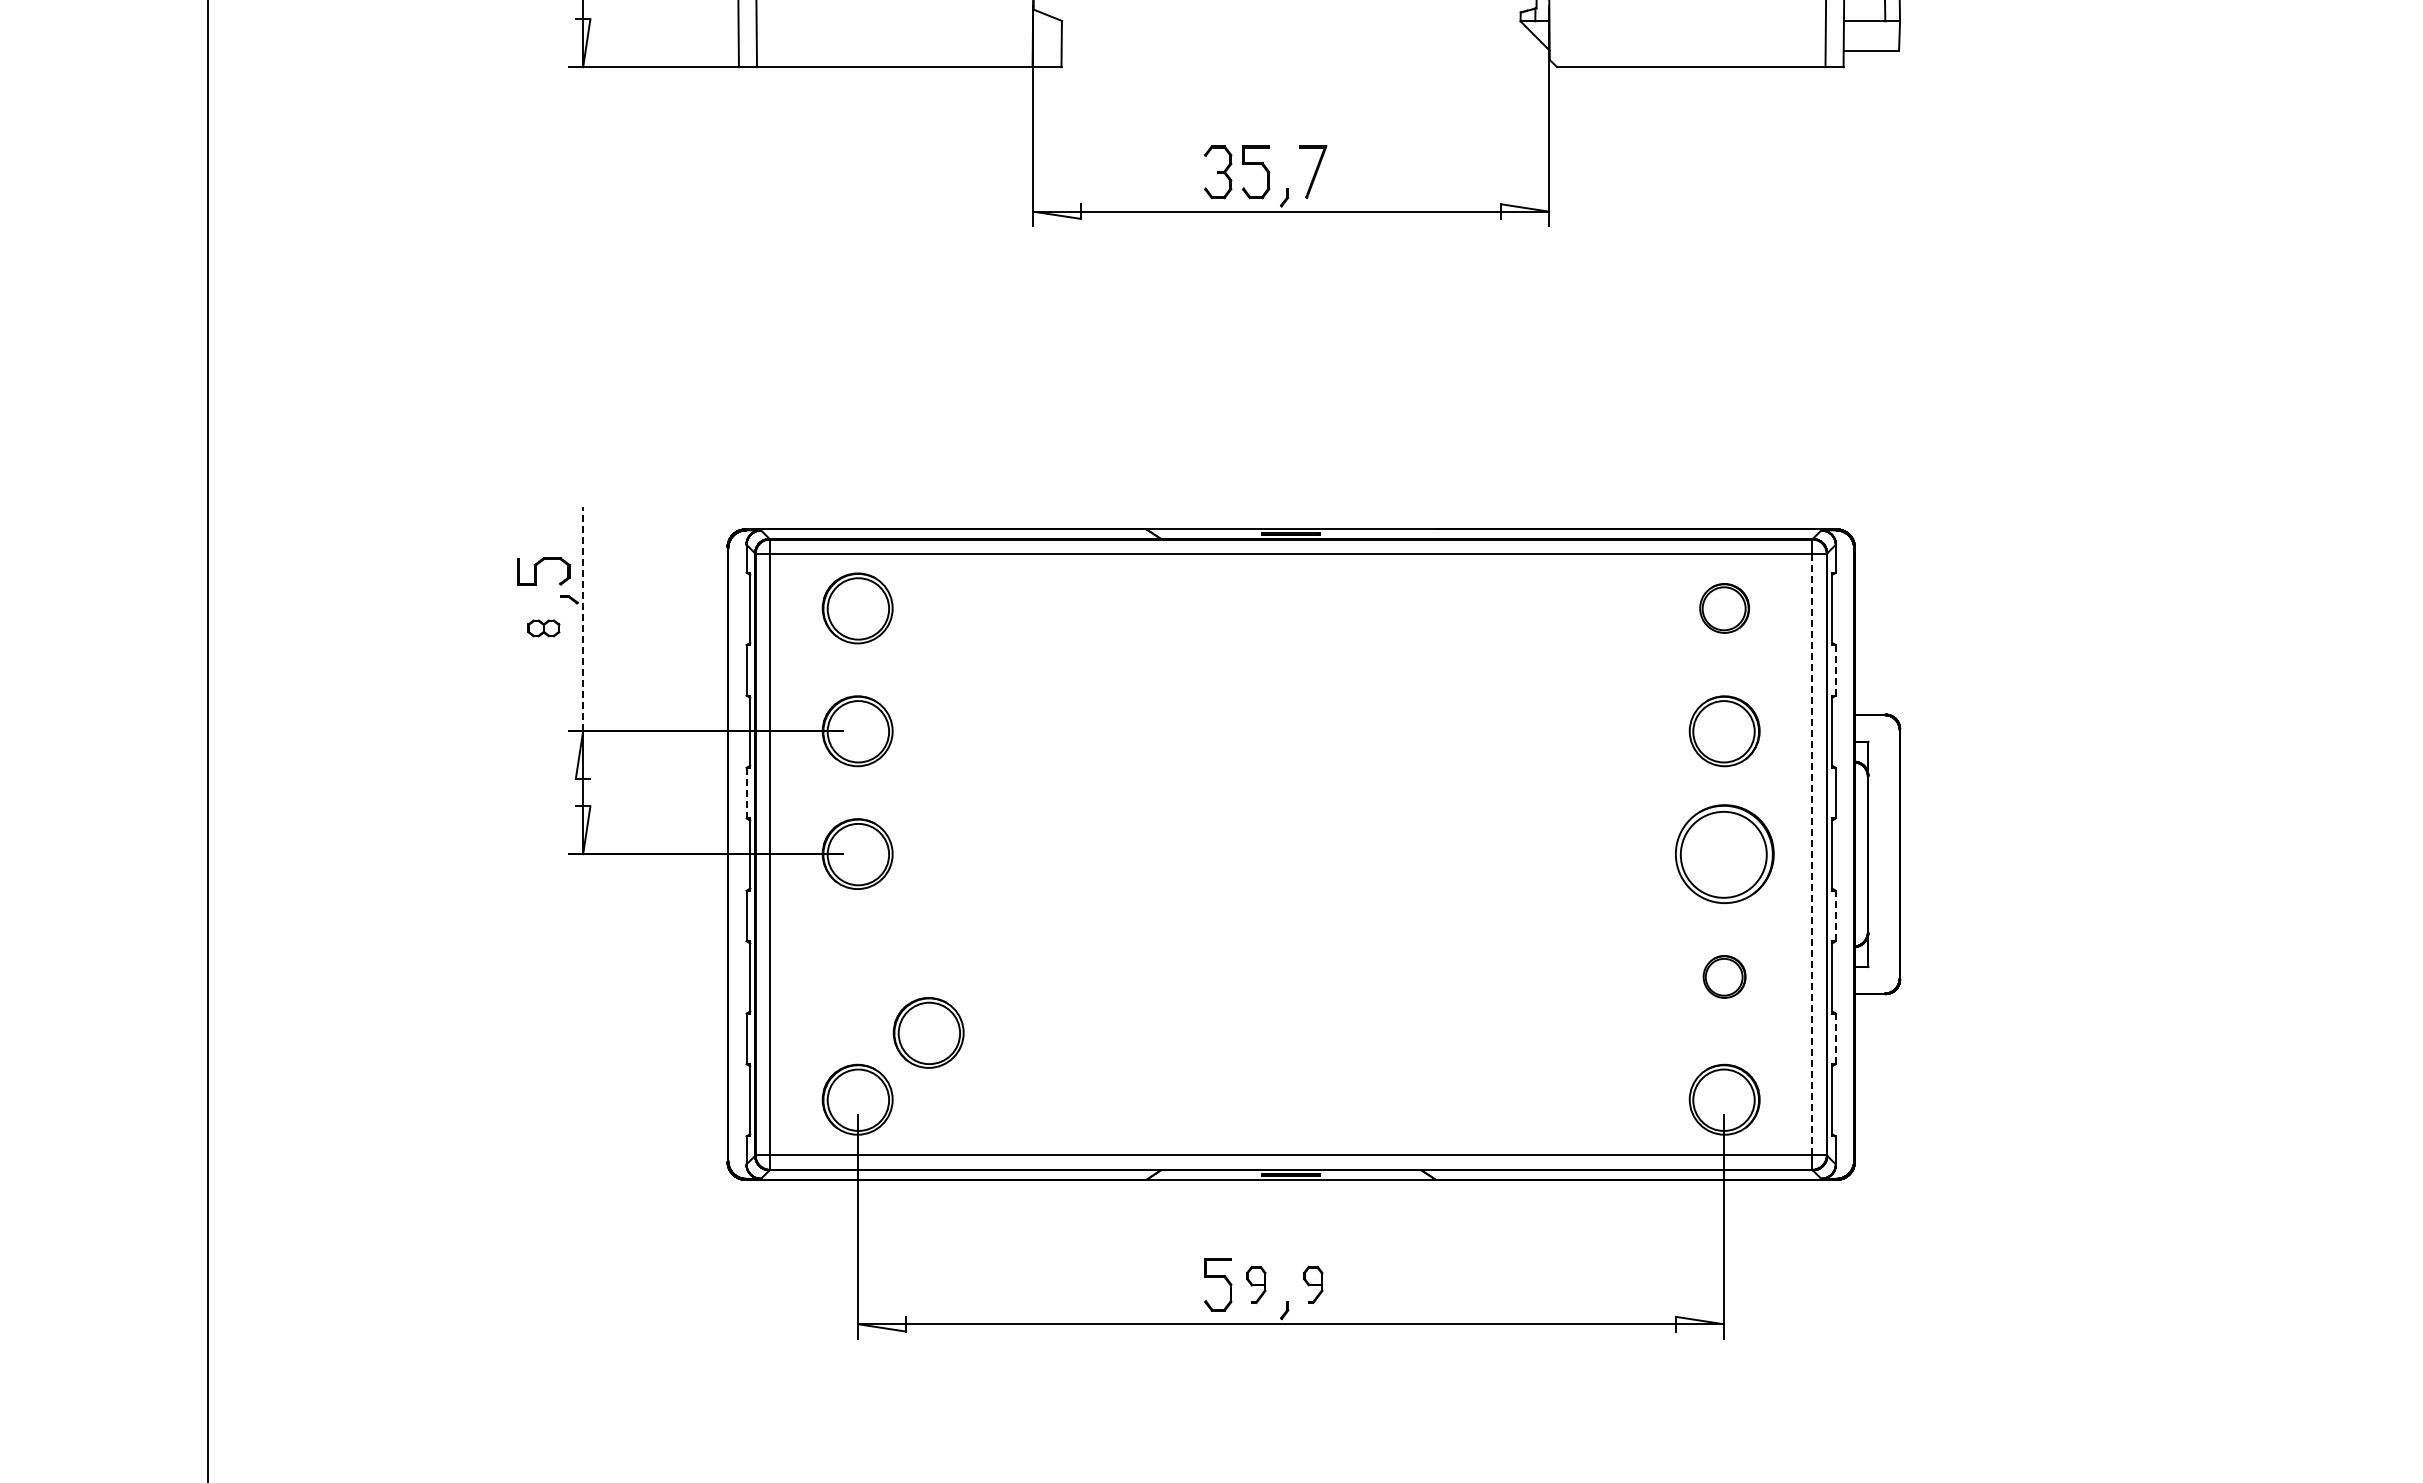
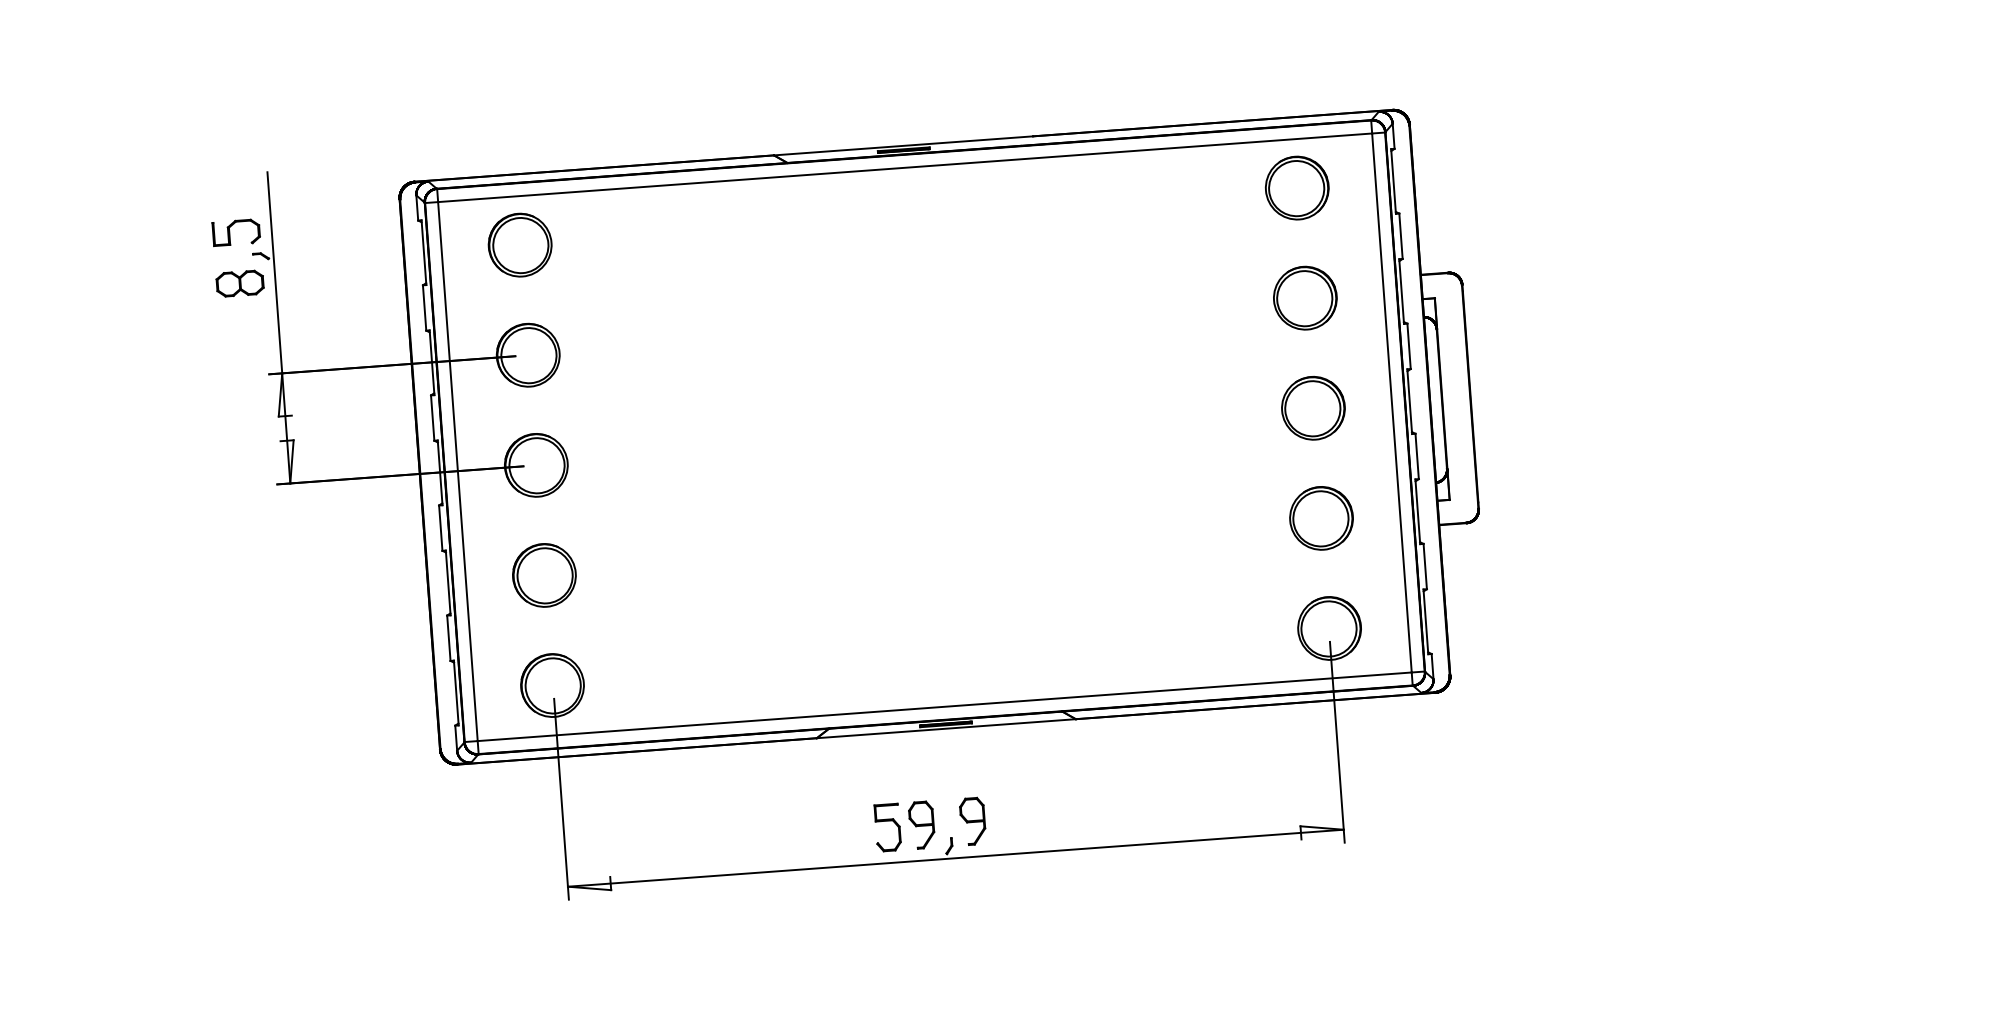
part: (1724, 608) -> (1297, 188), size x1.43
line: (583, 618) -> (275, 272), dashed -> solid
part: (543, 628) -> (239, 283), size x1.67
line: (1835, 670) -> (1400, 236), dashed -> solid
line: (746, 793) -> (432, 418), dashed -> solid
part: (1724, 853) -> (1313, 407), size x0.71
line: (1812, 854) -> (1392, 402), dashed -> solid
line: (1835, 915) -> (1416, 456), dashed -> solid
part: (1724, 976) -> (1321, 518), size x1.67
part: (928, 1032) -> (544, 575), moved
line: (1835, 1038) -> (1424, 566), dashed -> solid
part: (1256, 1284) -> (922, 824), size x1.43
part: (1313, 1284) -> (973, 821), size x1.43

